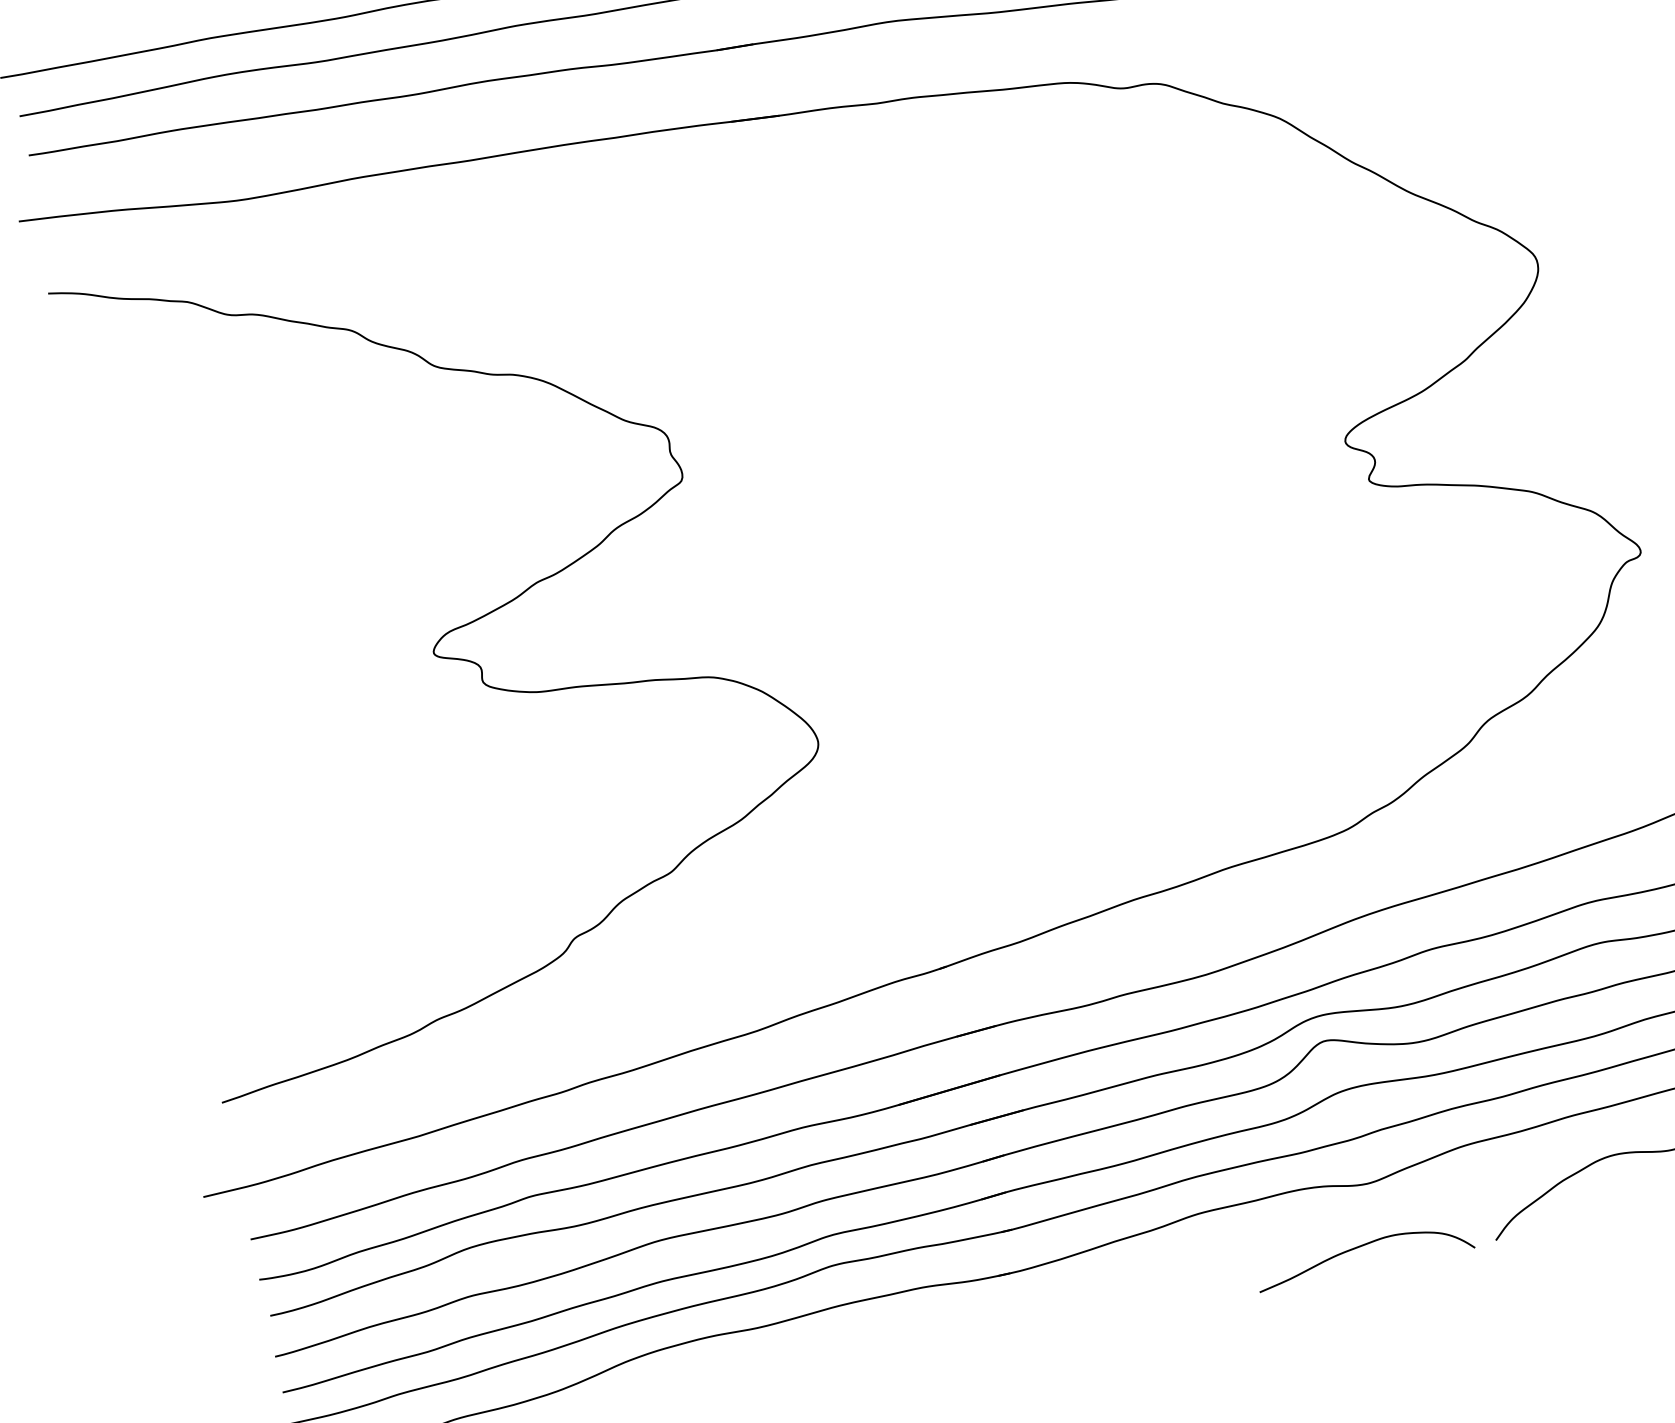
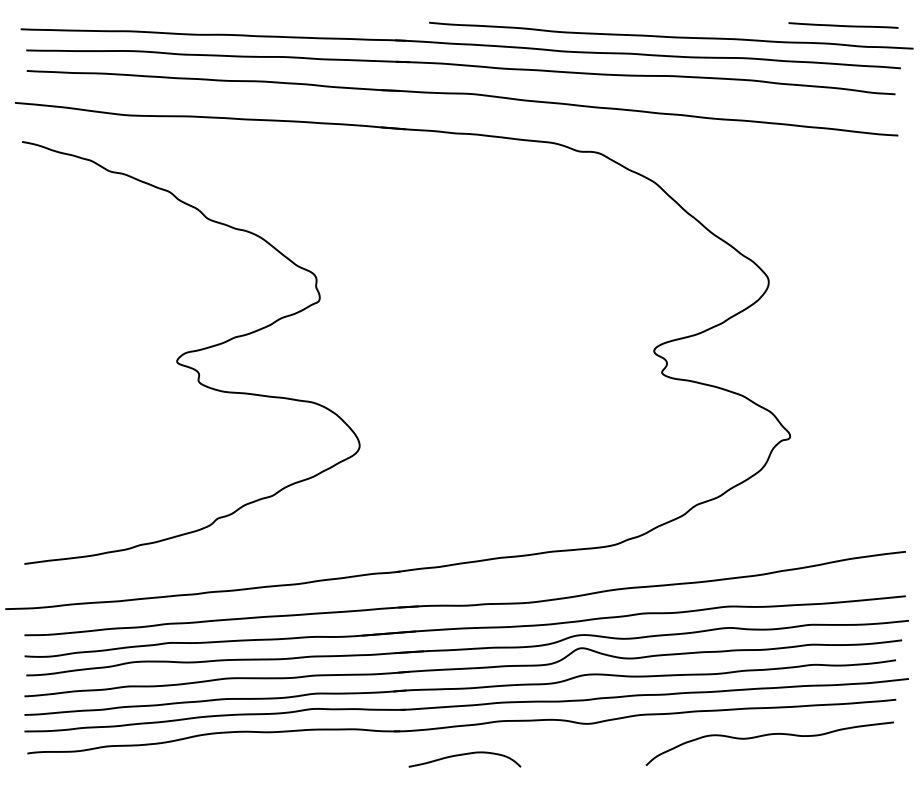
curve: (1362, 1248) -> (464, 755), moved

